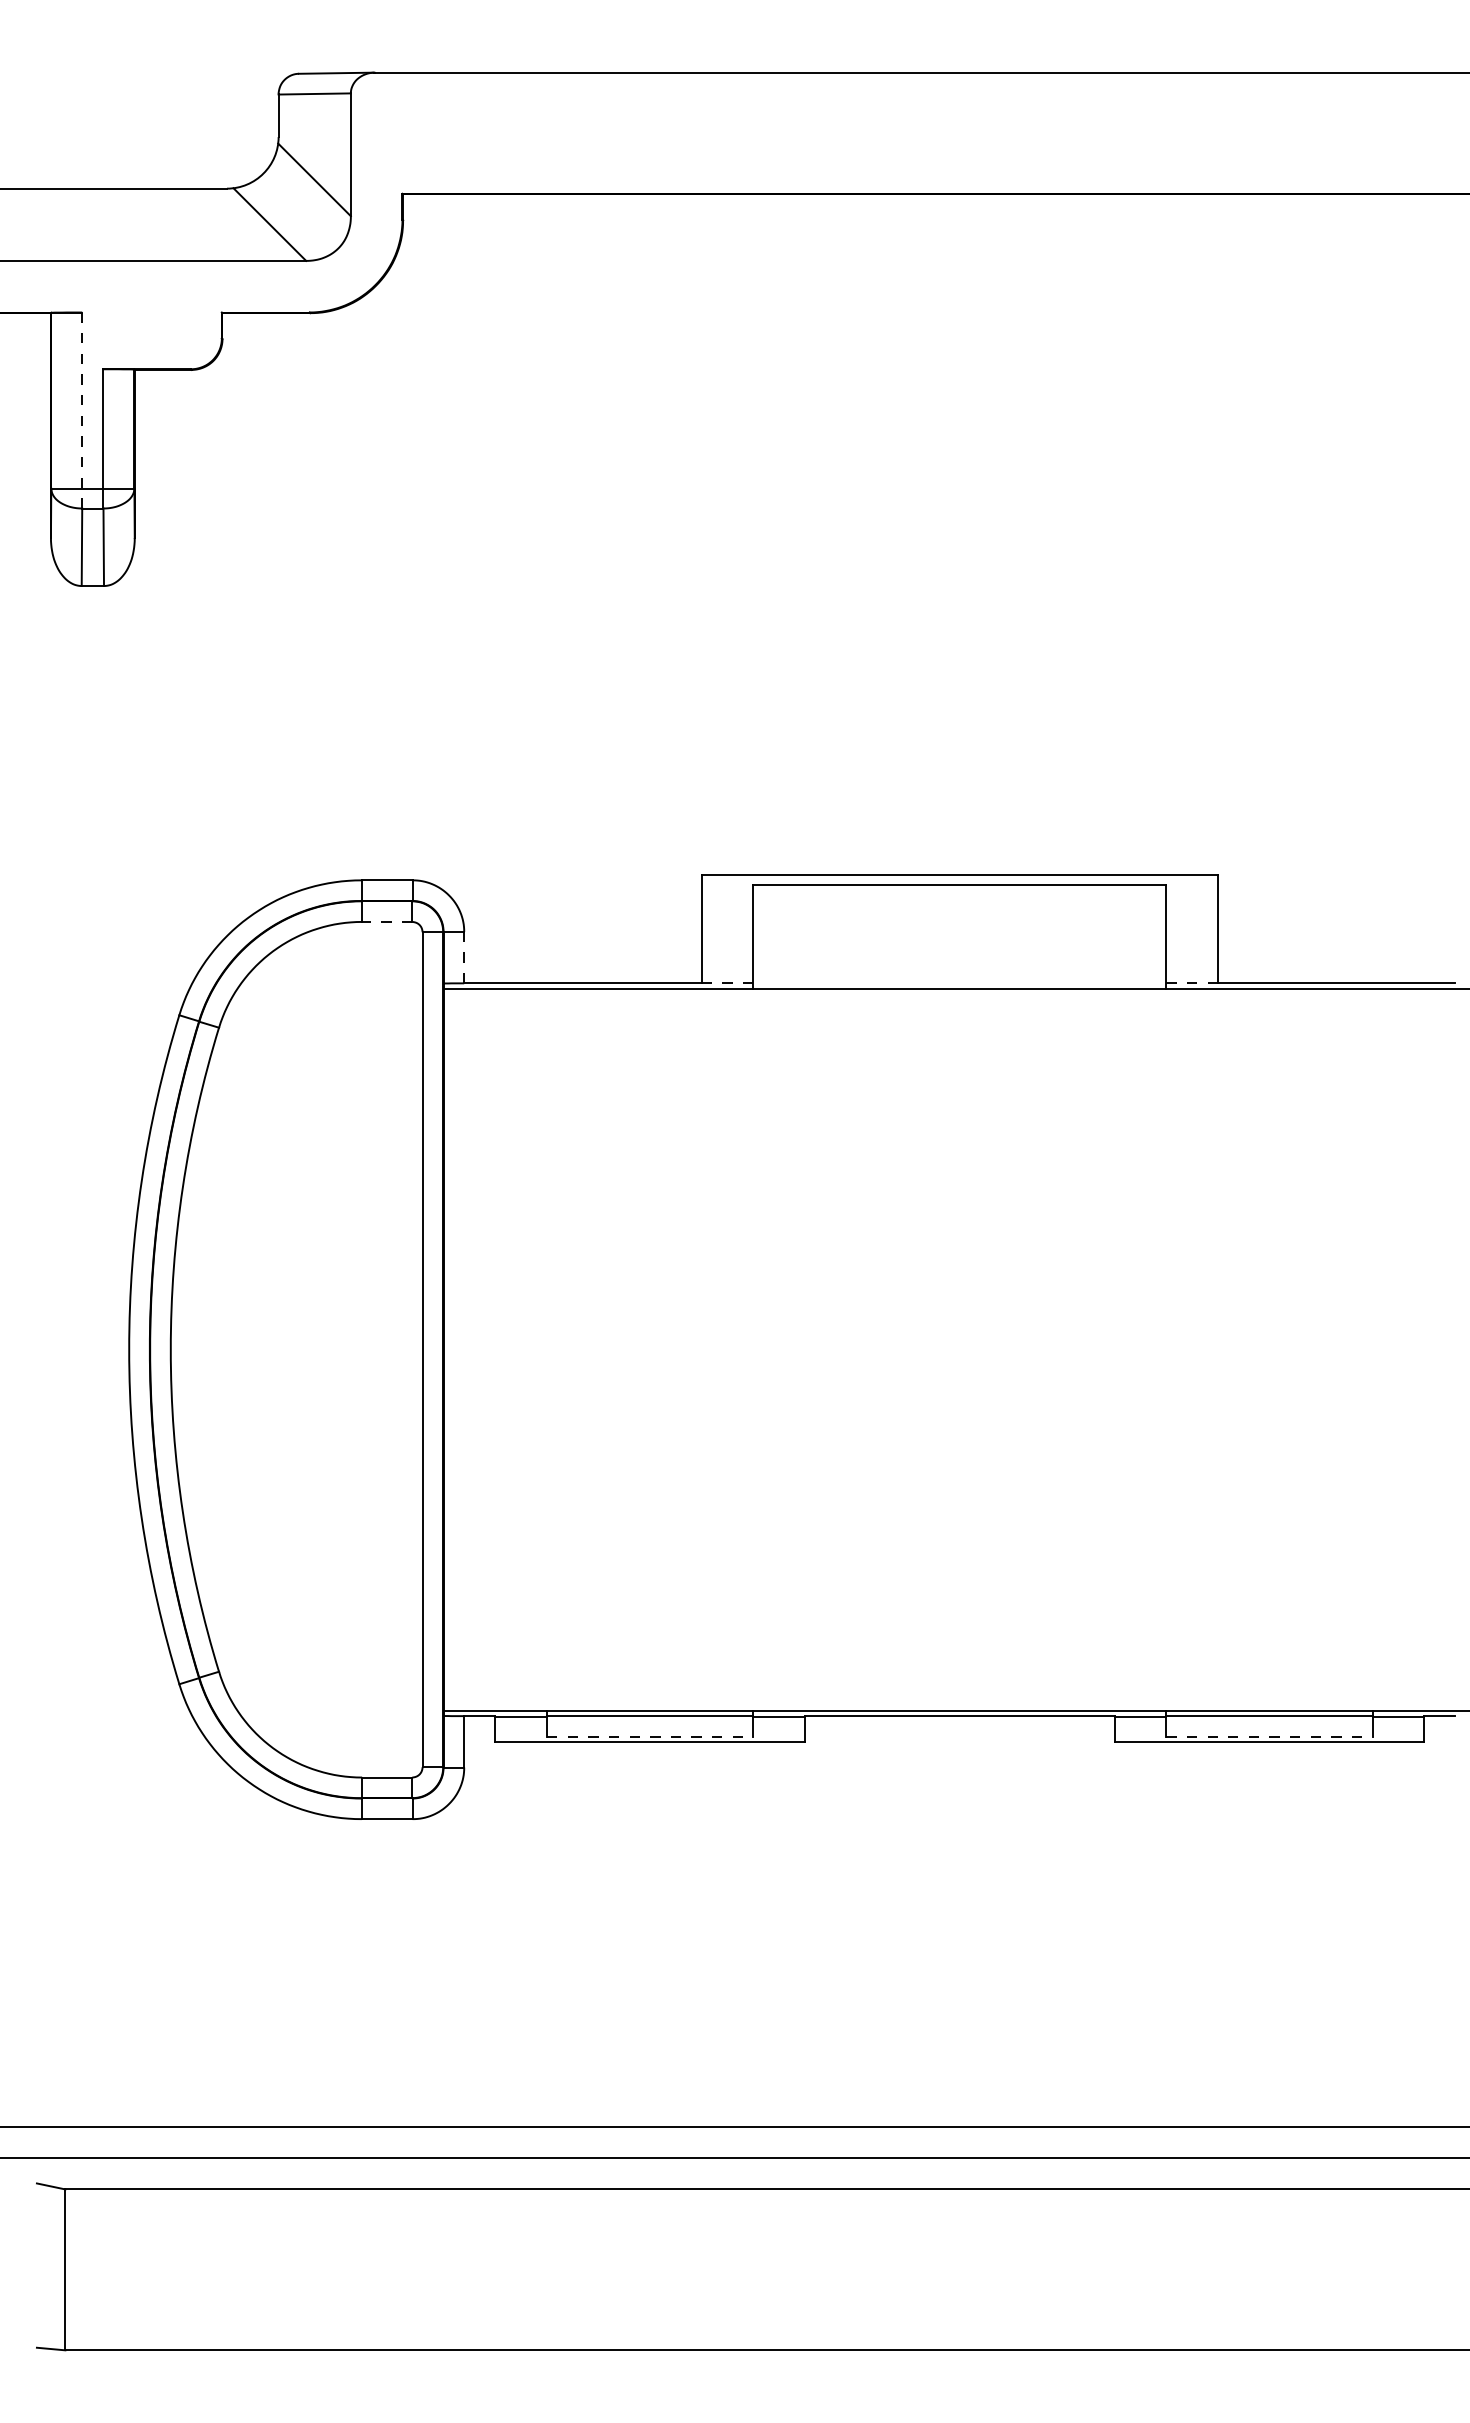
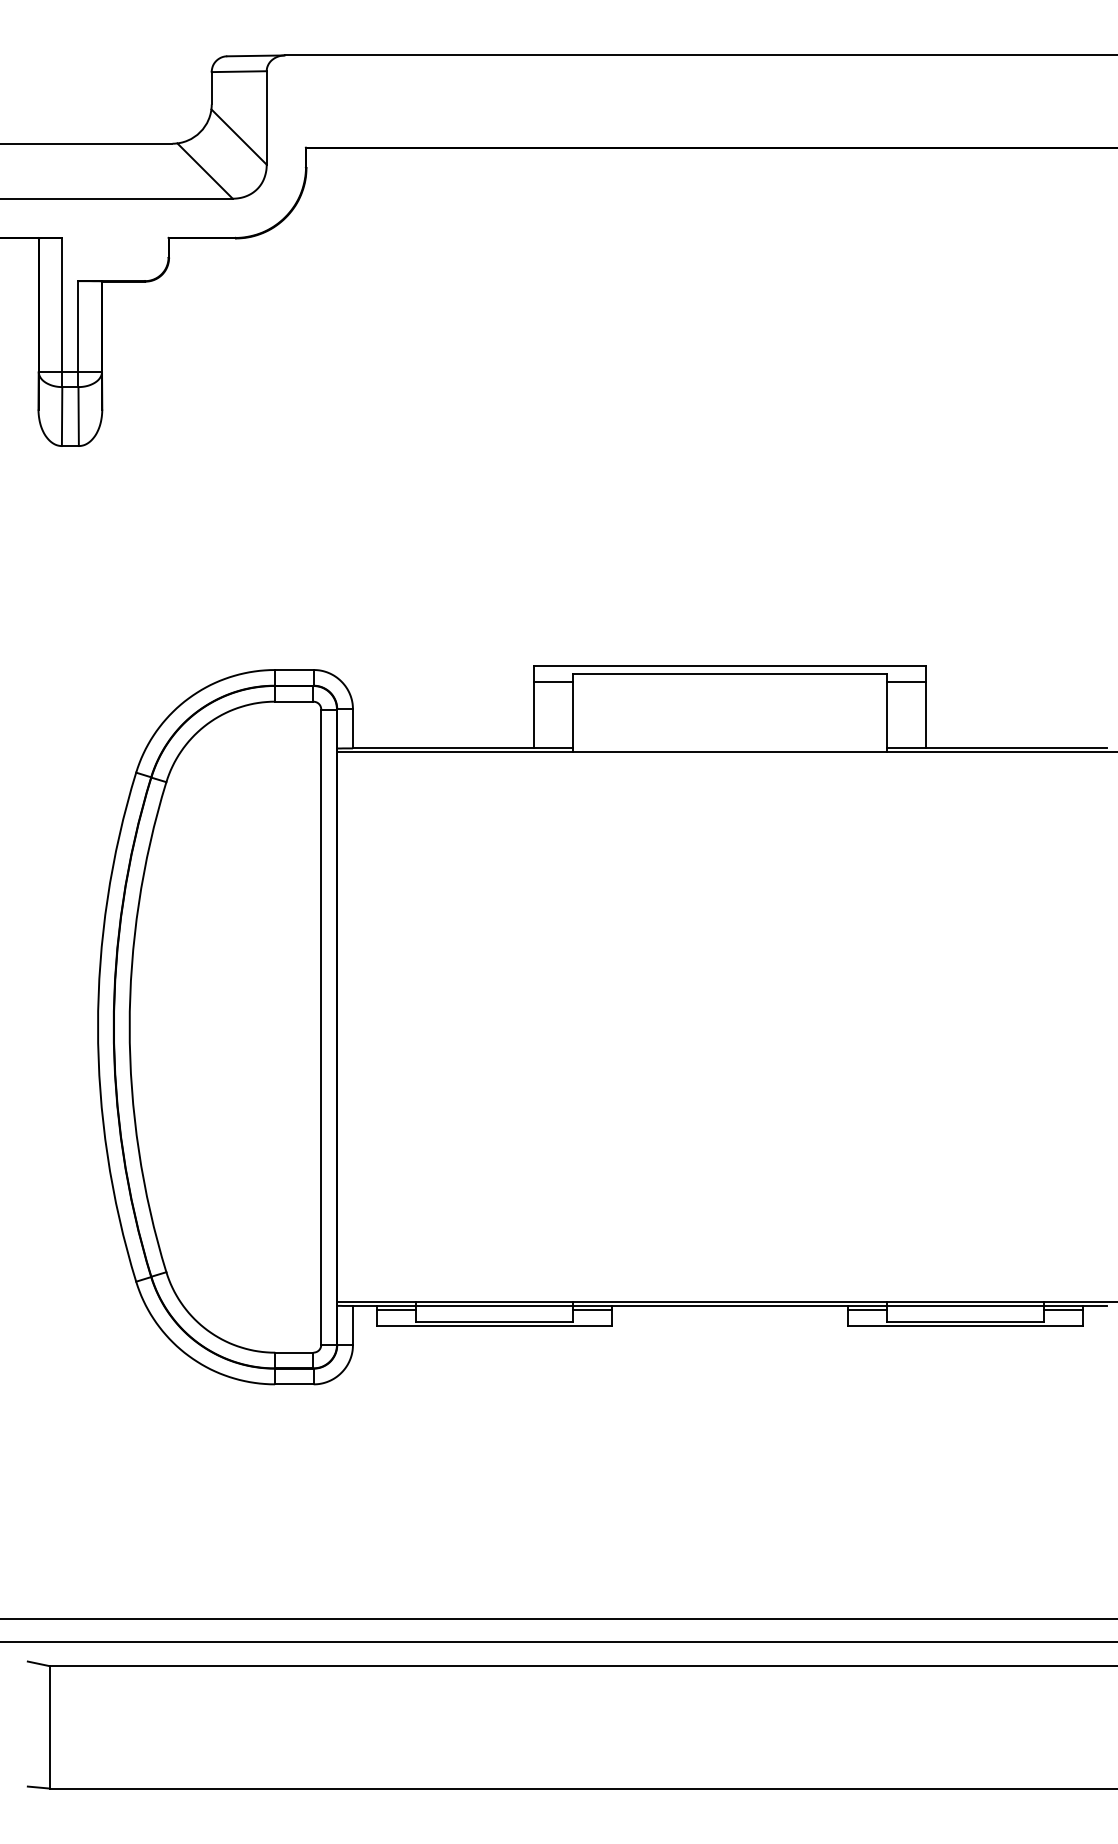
line: (82, 410) -> (62, 312), dashed -> solid
line: (727, 895) -> (553, 681), added
line: (1191, 895) -> (906, 681), added
line: (386, 921) -> (293, 701), dashed -> solid
line: (464, 957) -> (353, 728), dashed -> solid
line: (727, 982) -> (553, 747), dashed -> solid
line: (1192, 982) -> (907, 747), dashed -> solid
line: (520, 1721) -> (395, 1310), added
line: (778, 1721) -> (592, 1310), added
line: (1140, 1721) -> (867, 1310), added
line: (1398, 1721) -> (1063, 1310), added
line: (650, 1736) -> (494, 1321), dashed -> solid
line: (1269, 1736) -> (965, 1321), dashed -> solid

